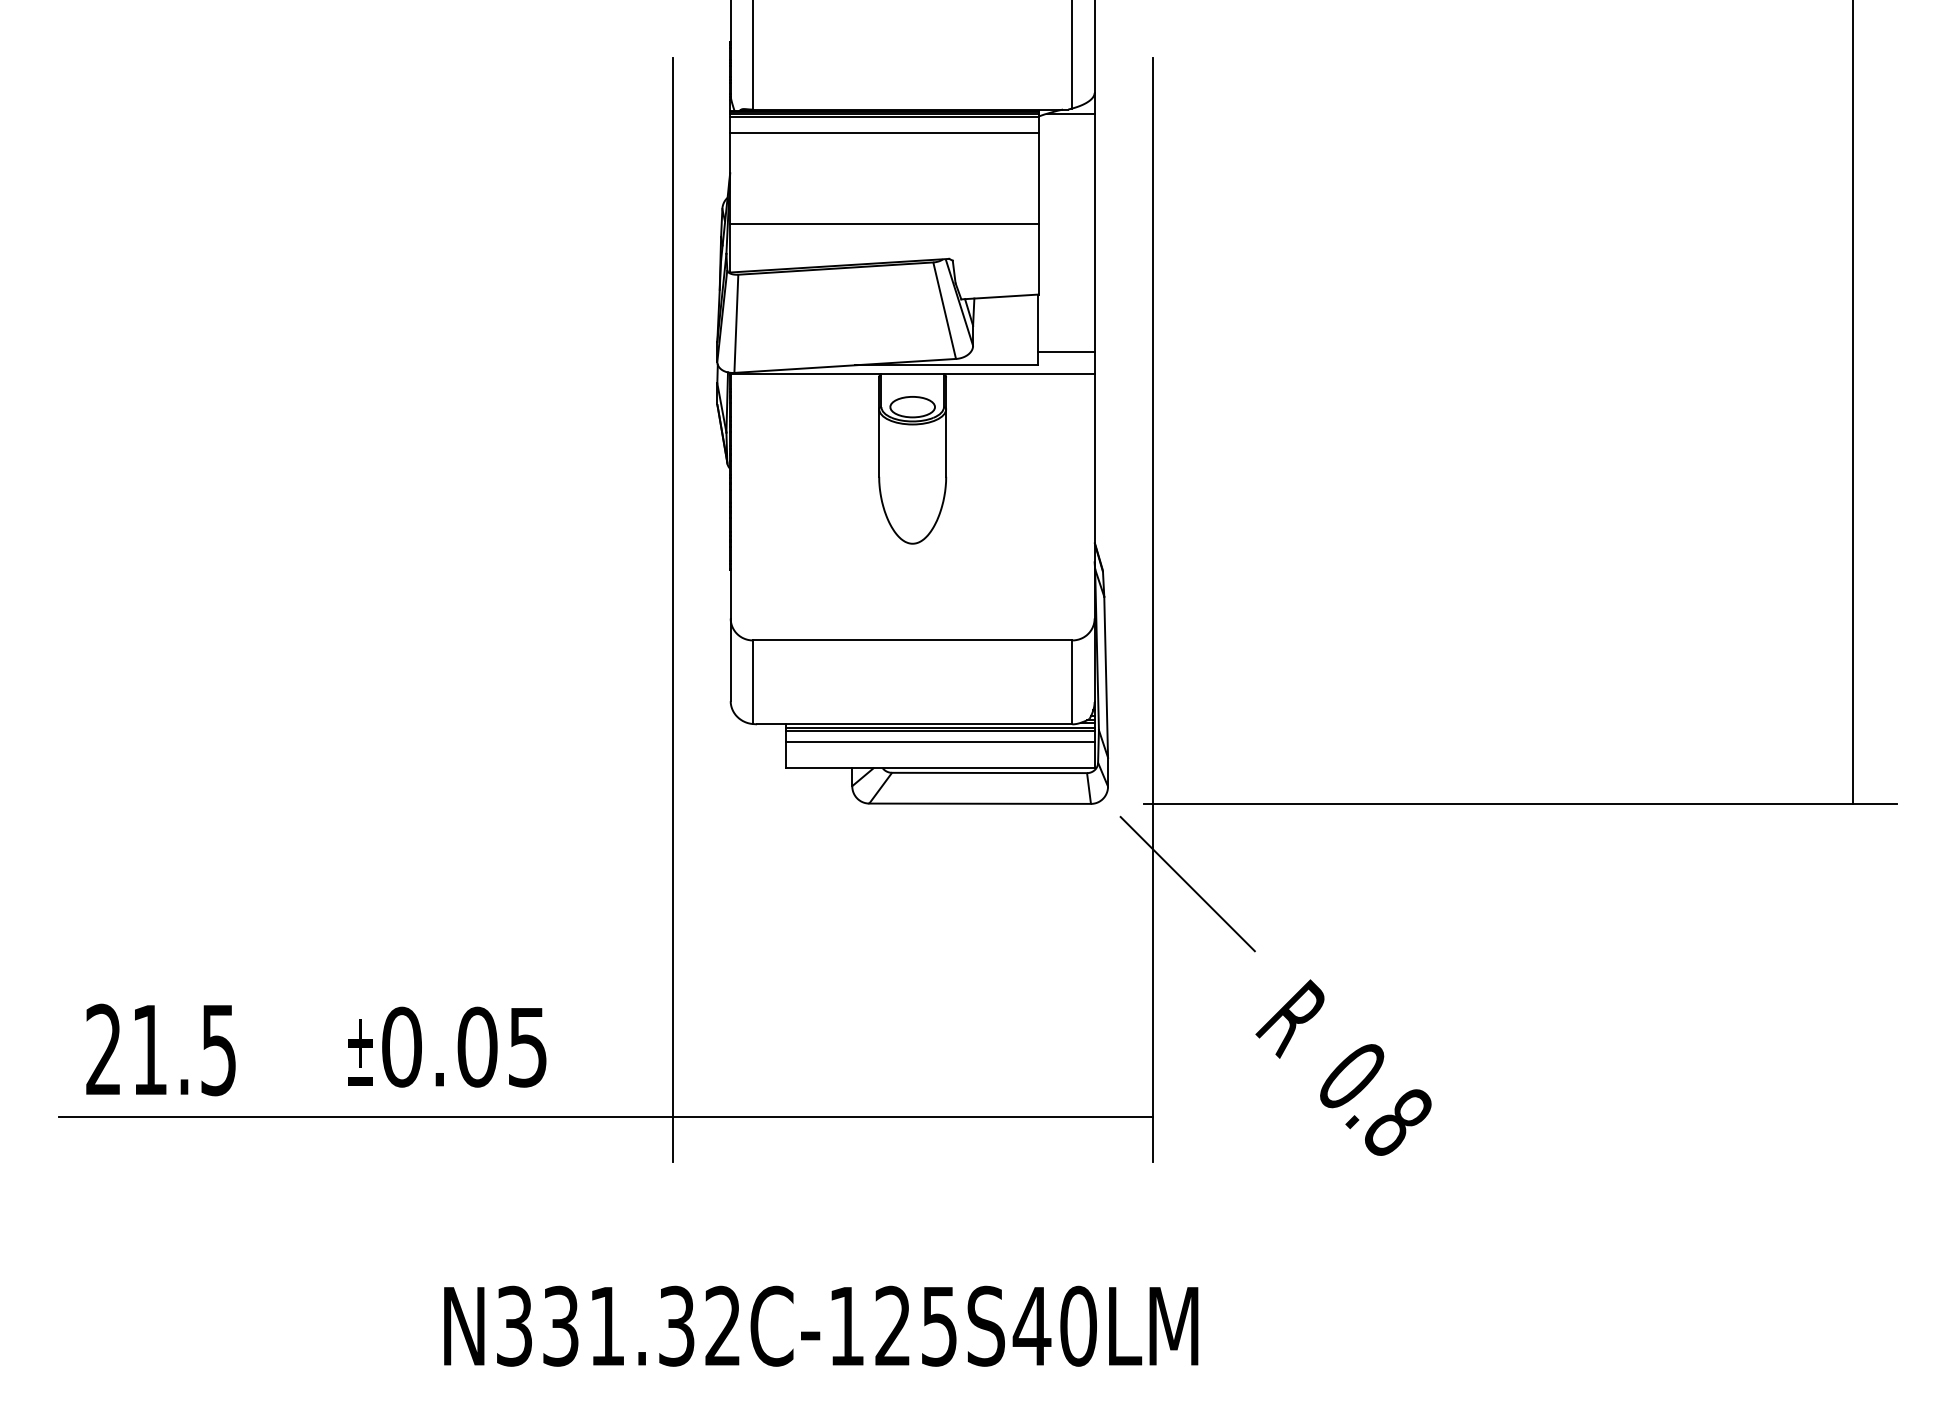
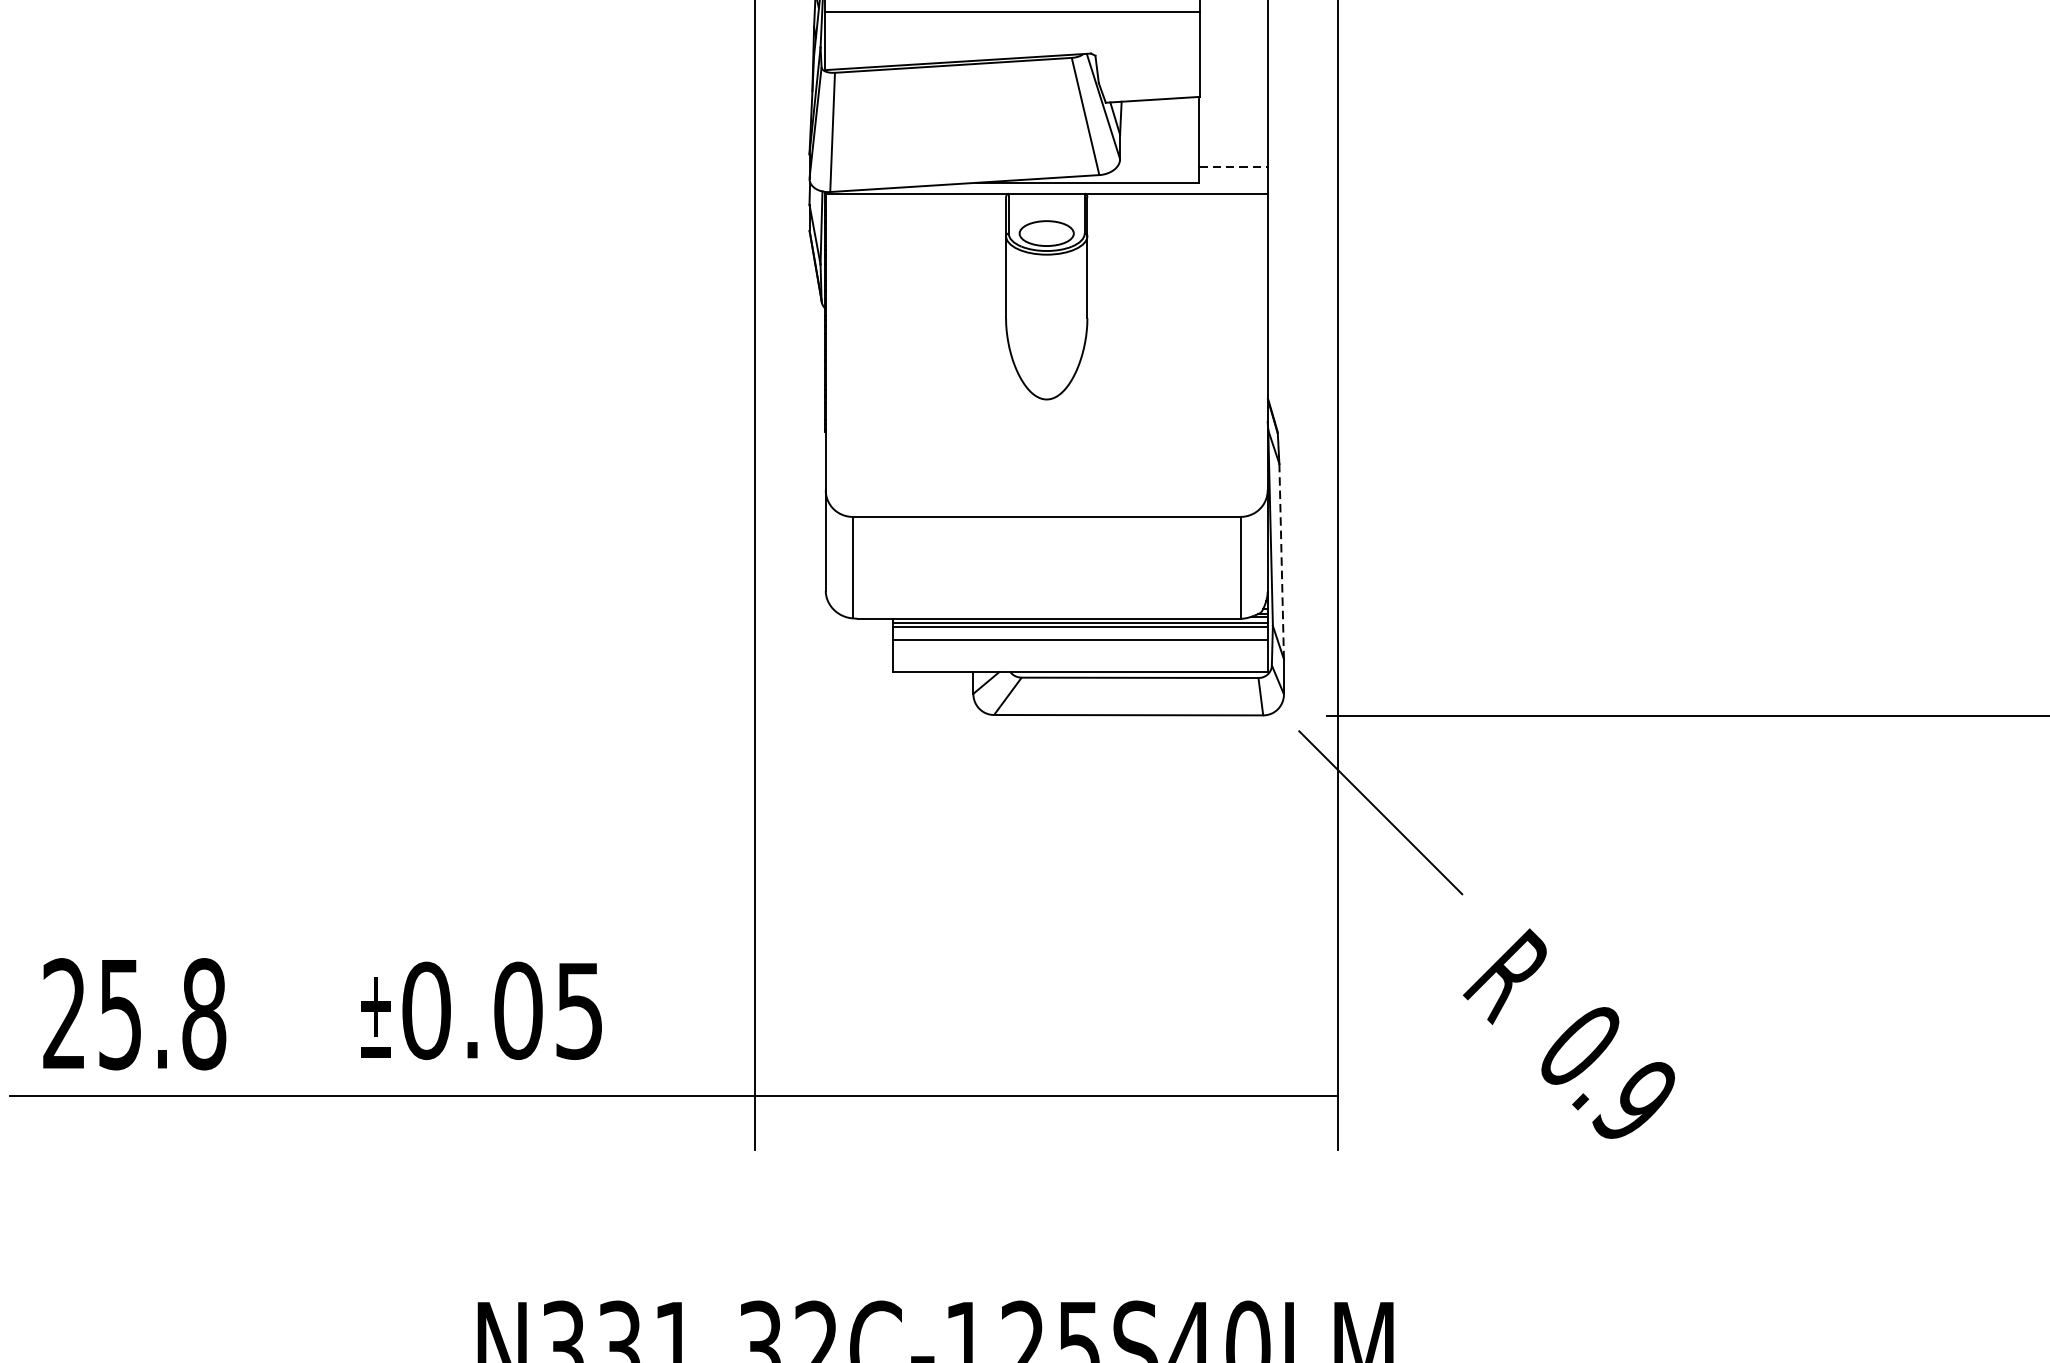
line: (1066, 352) -> (1233, 167), solid -> dashed
line: (1106, 677) -> (1282, 561), solid -> dashed
text: (184, 1049) -> (162, 1013), 21.5 -> 25.8
text: (1396, 1122) -> (1634, 1102), 0.8 -> 0.9

